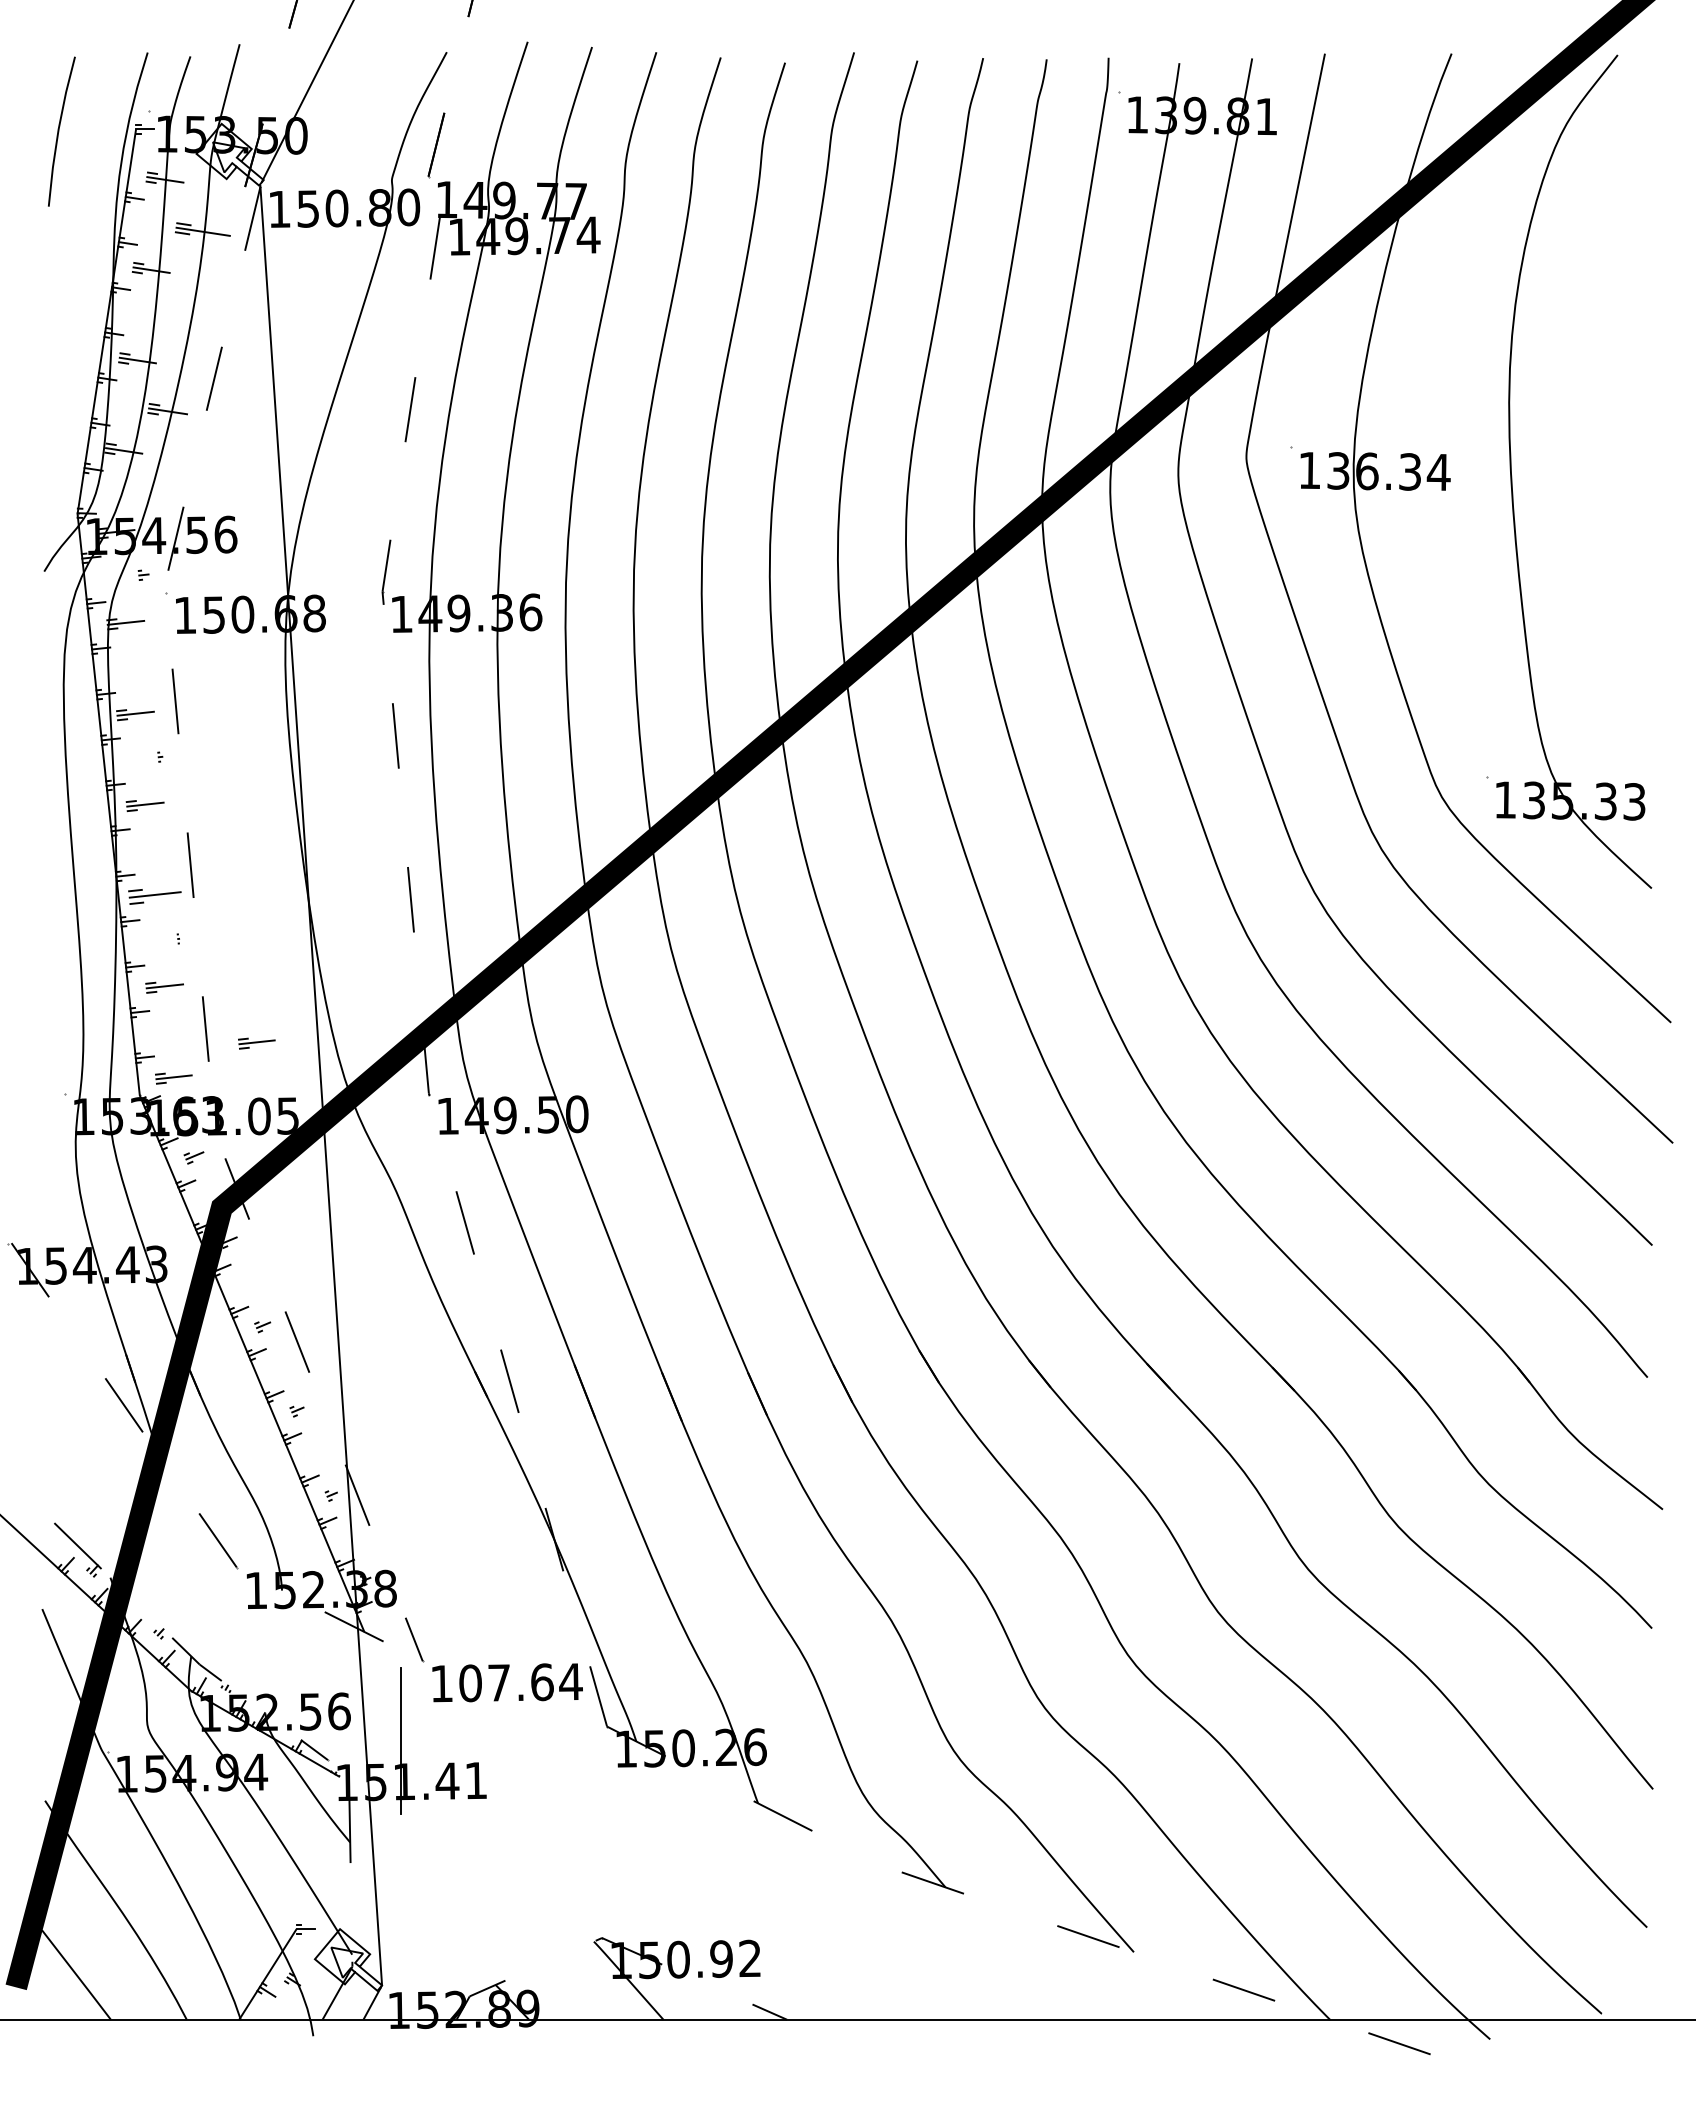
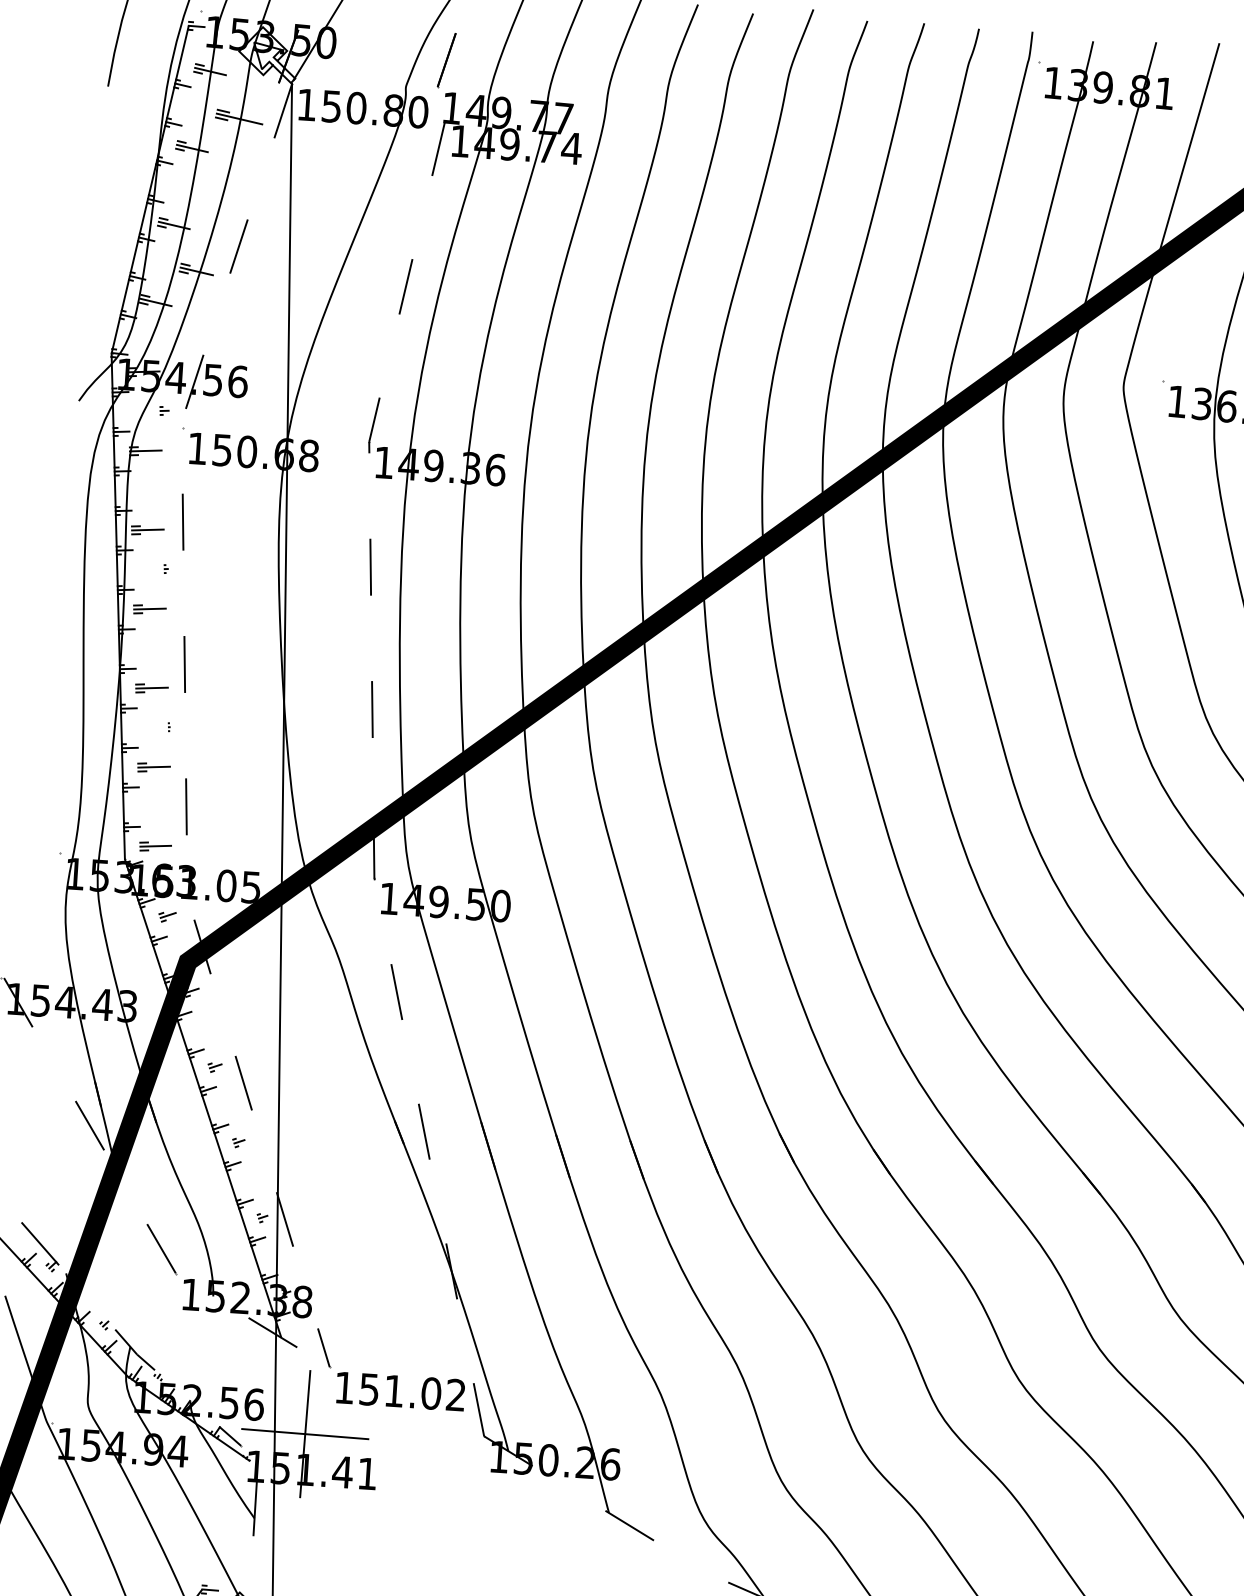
part: (154, 896) -> (151, 688), size x0.71
part: (256, 1043) -> (229, 822), removed
text: (520, 1682) -> (412, 1392), 107.64 -> 151.02
line: (400, 1740) -> (305, 1433), added

